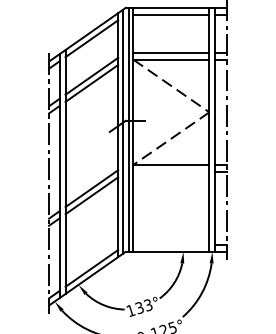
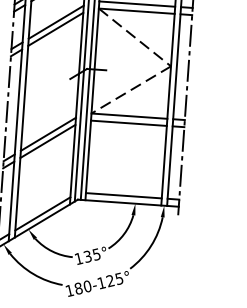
line: (171, 172) -> (129, 123), added
line: (171, 244) -> (124, 195), added
text: (148, 303) -> (96, 252), 133° -> 135°

